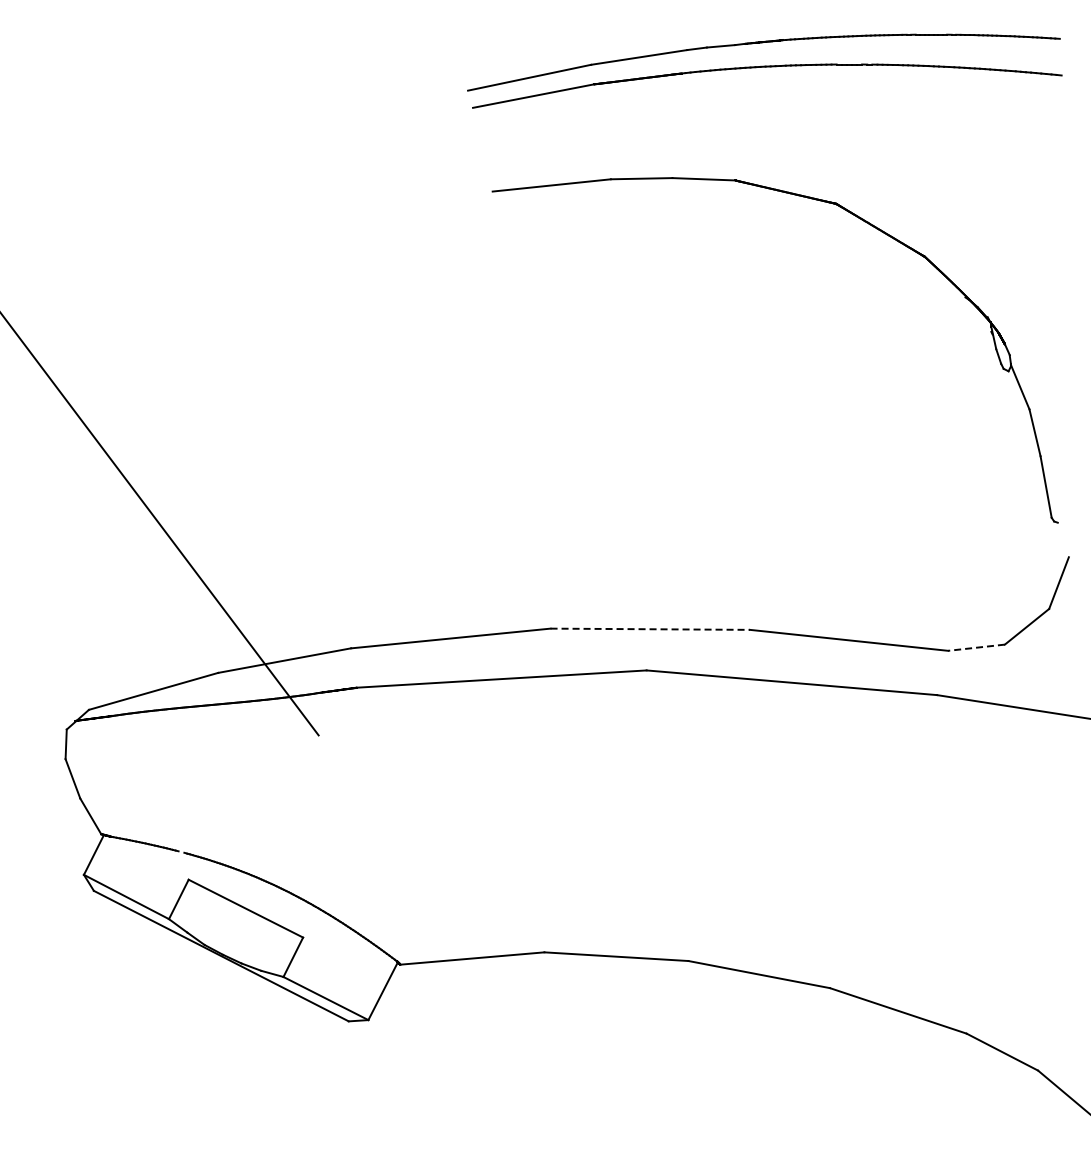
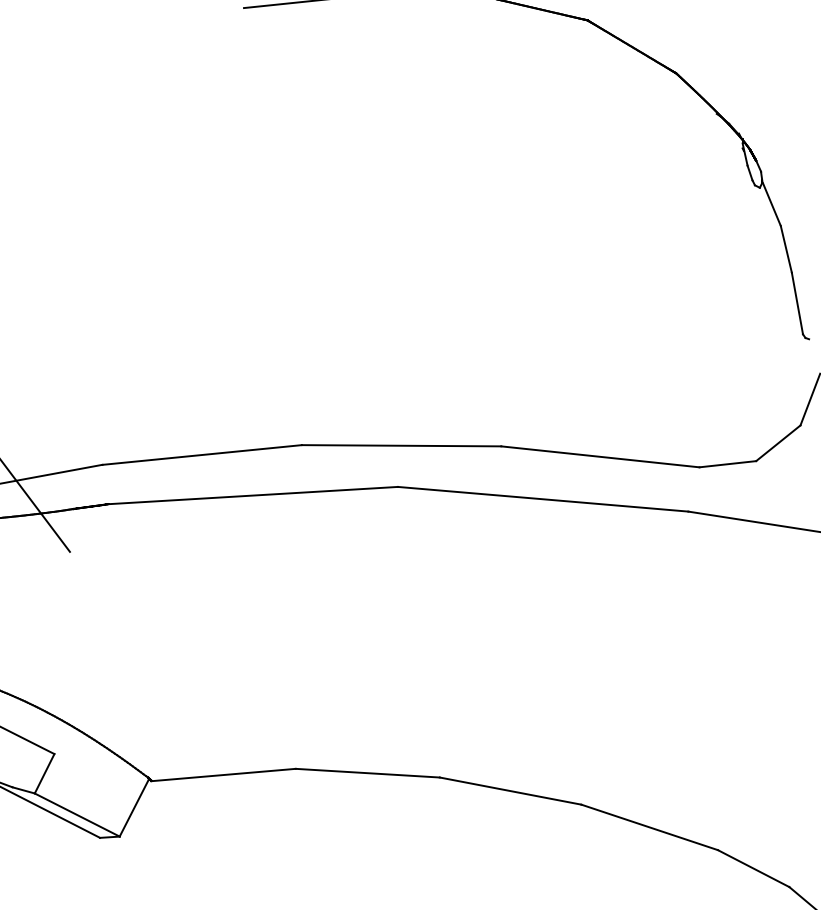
line: (650, 629) -> (401, 446), dashed -> solid
line: (976, 647) -> (727, 464), dashed -> solid

